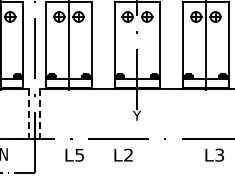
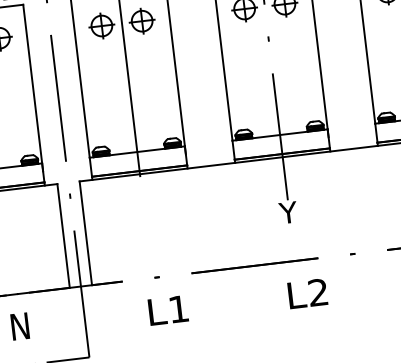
line: (29, 114) -> (63, 236), dashed -> solid
line: (40, 114) -> (86, 234), dashed -> solid
text: (79, 154) -> (178, 307), L5 -> L1
text: (123, 154) -> (307, 292), moved

